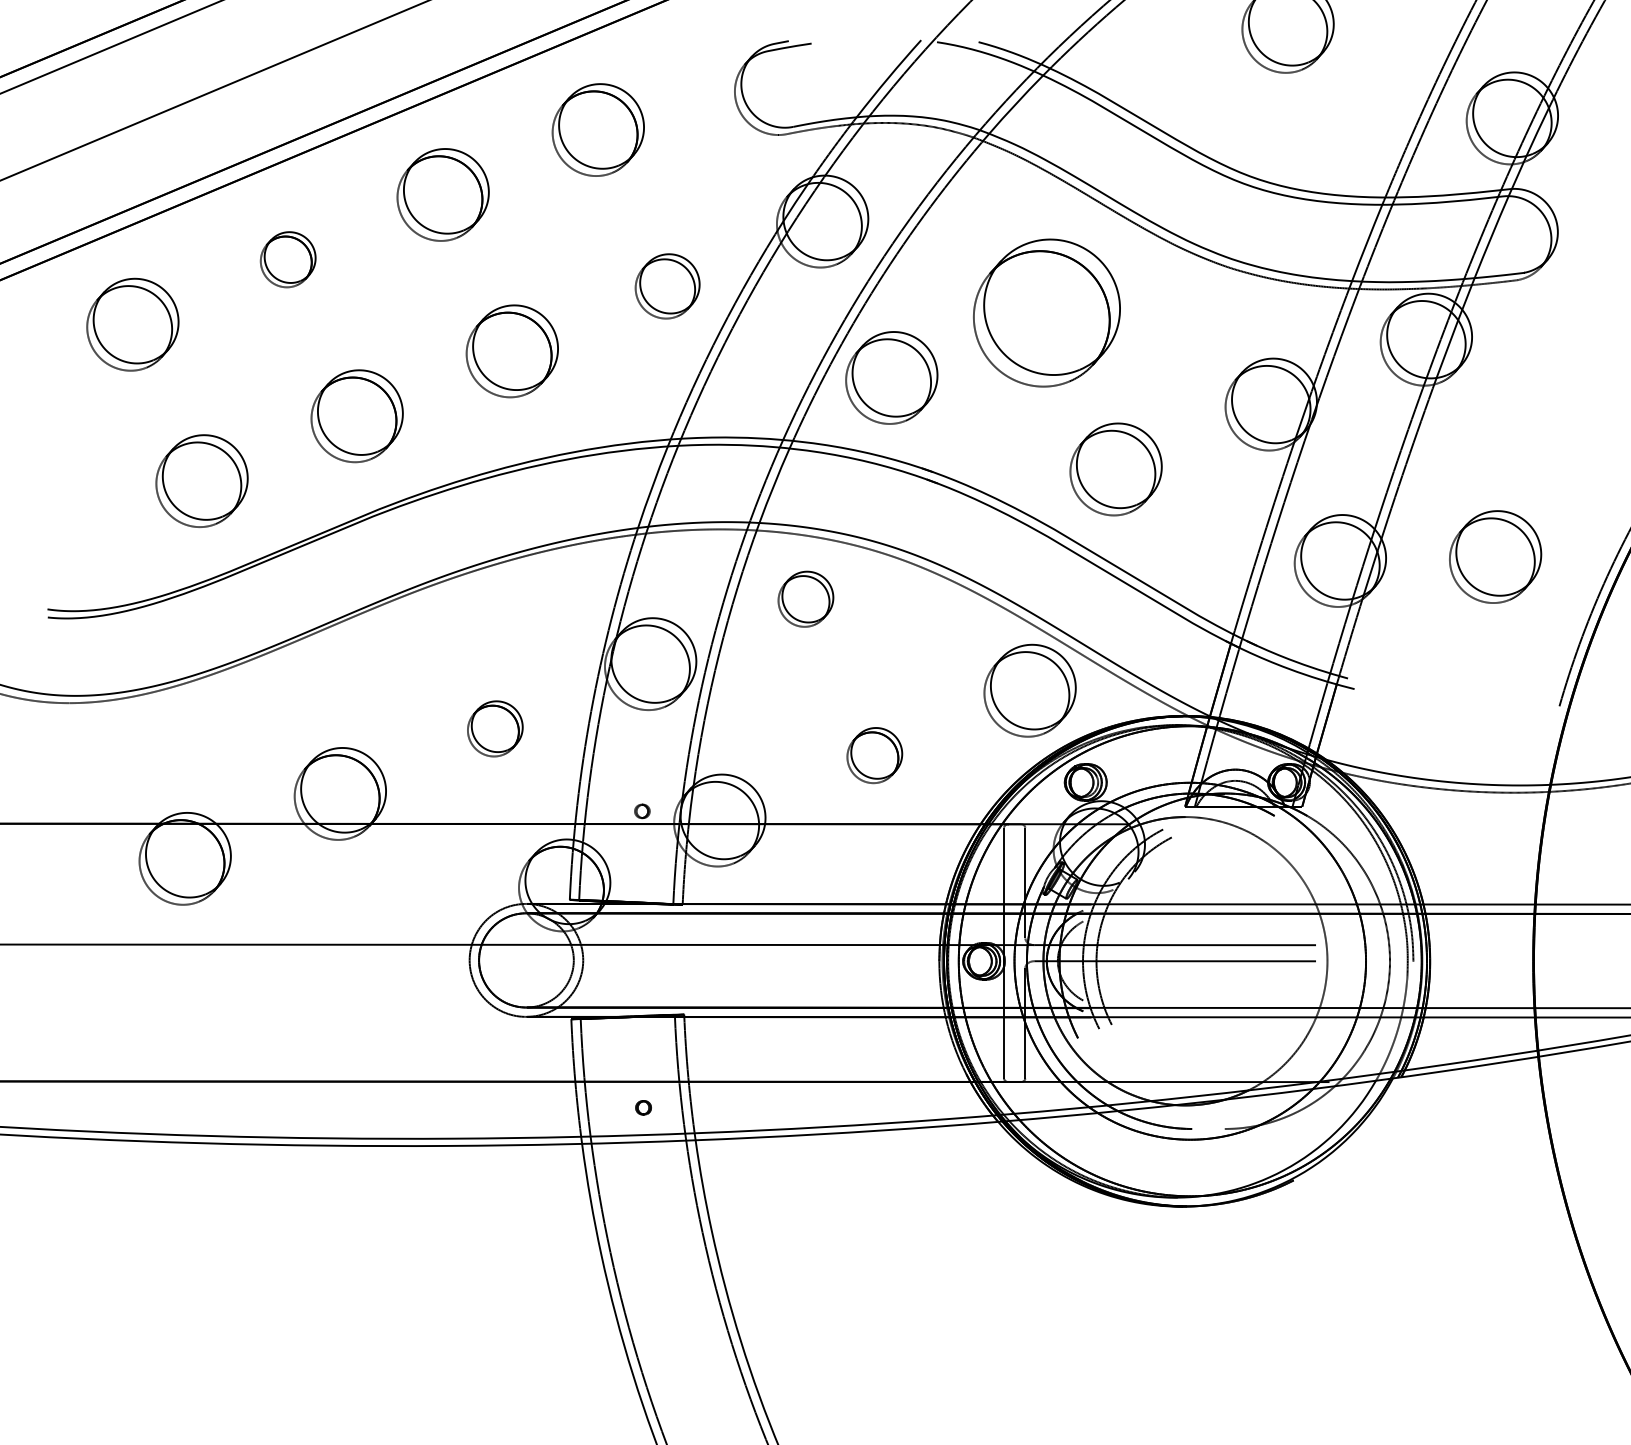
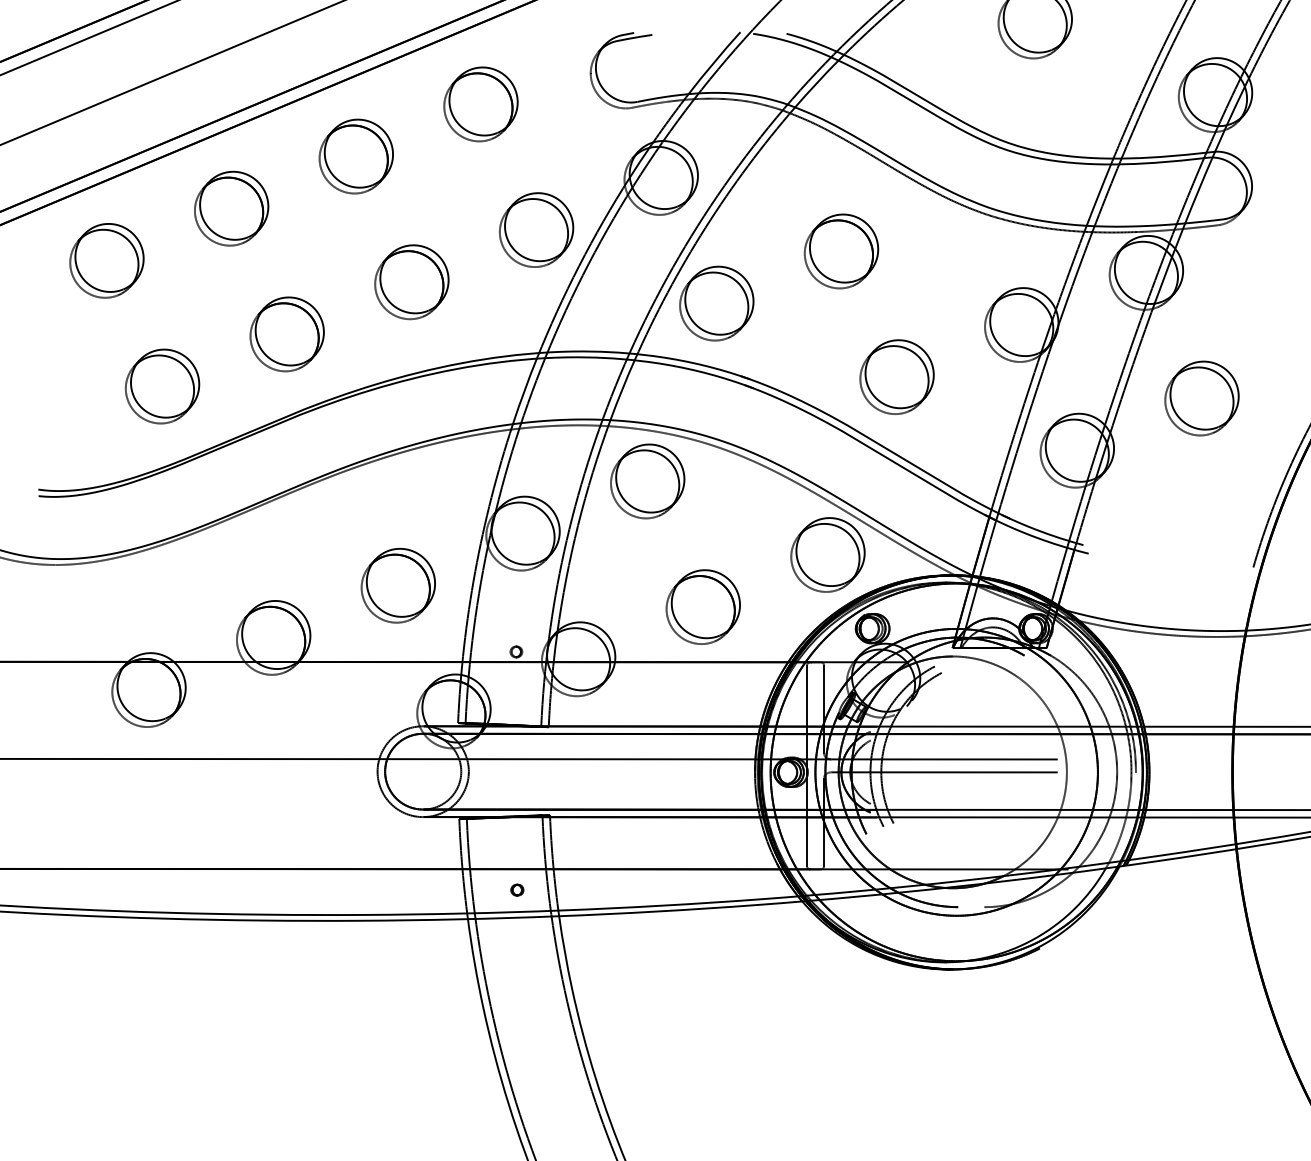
part: (287, 259) -> (231, 208), size x1.67
part: (667, 285) -> (536, 229), size x1.43
part: (1046, 313) -> (841, 251), size x0.62
part: (1494, 556) -> (1201, 398), moved
part: (805, 599) -> (647, 481), size x1.67
part: (494, 728) -> (397, 585), size x1.67
part: (873, 754) -> (702, 606), size x1.67

